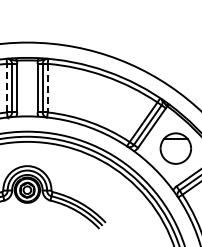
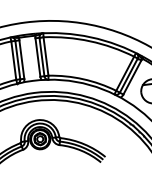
line: (7, 87) -> (14, 60), dashed -> solid
line: (47, 88) -> (45, 56), dashed -> solid

